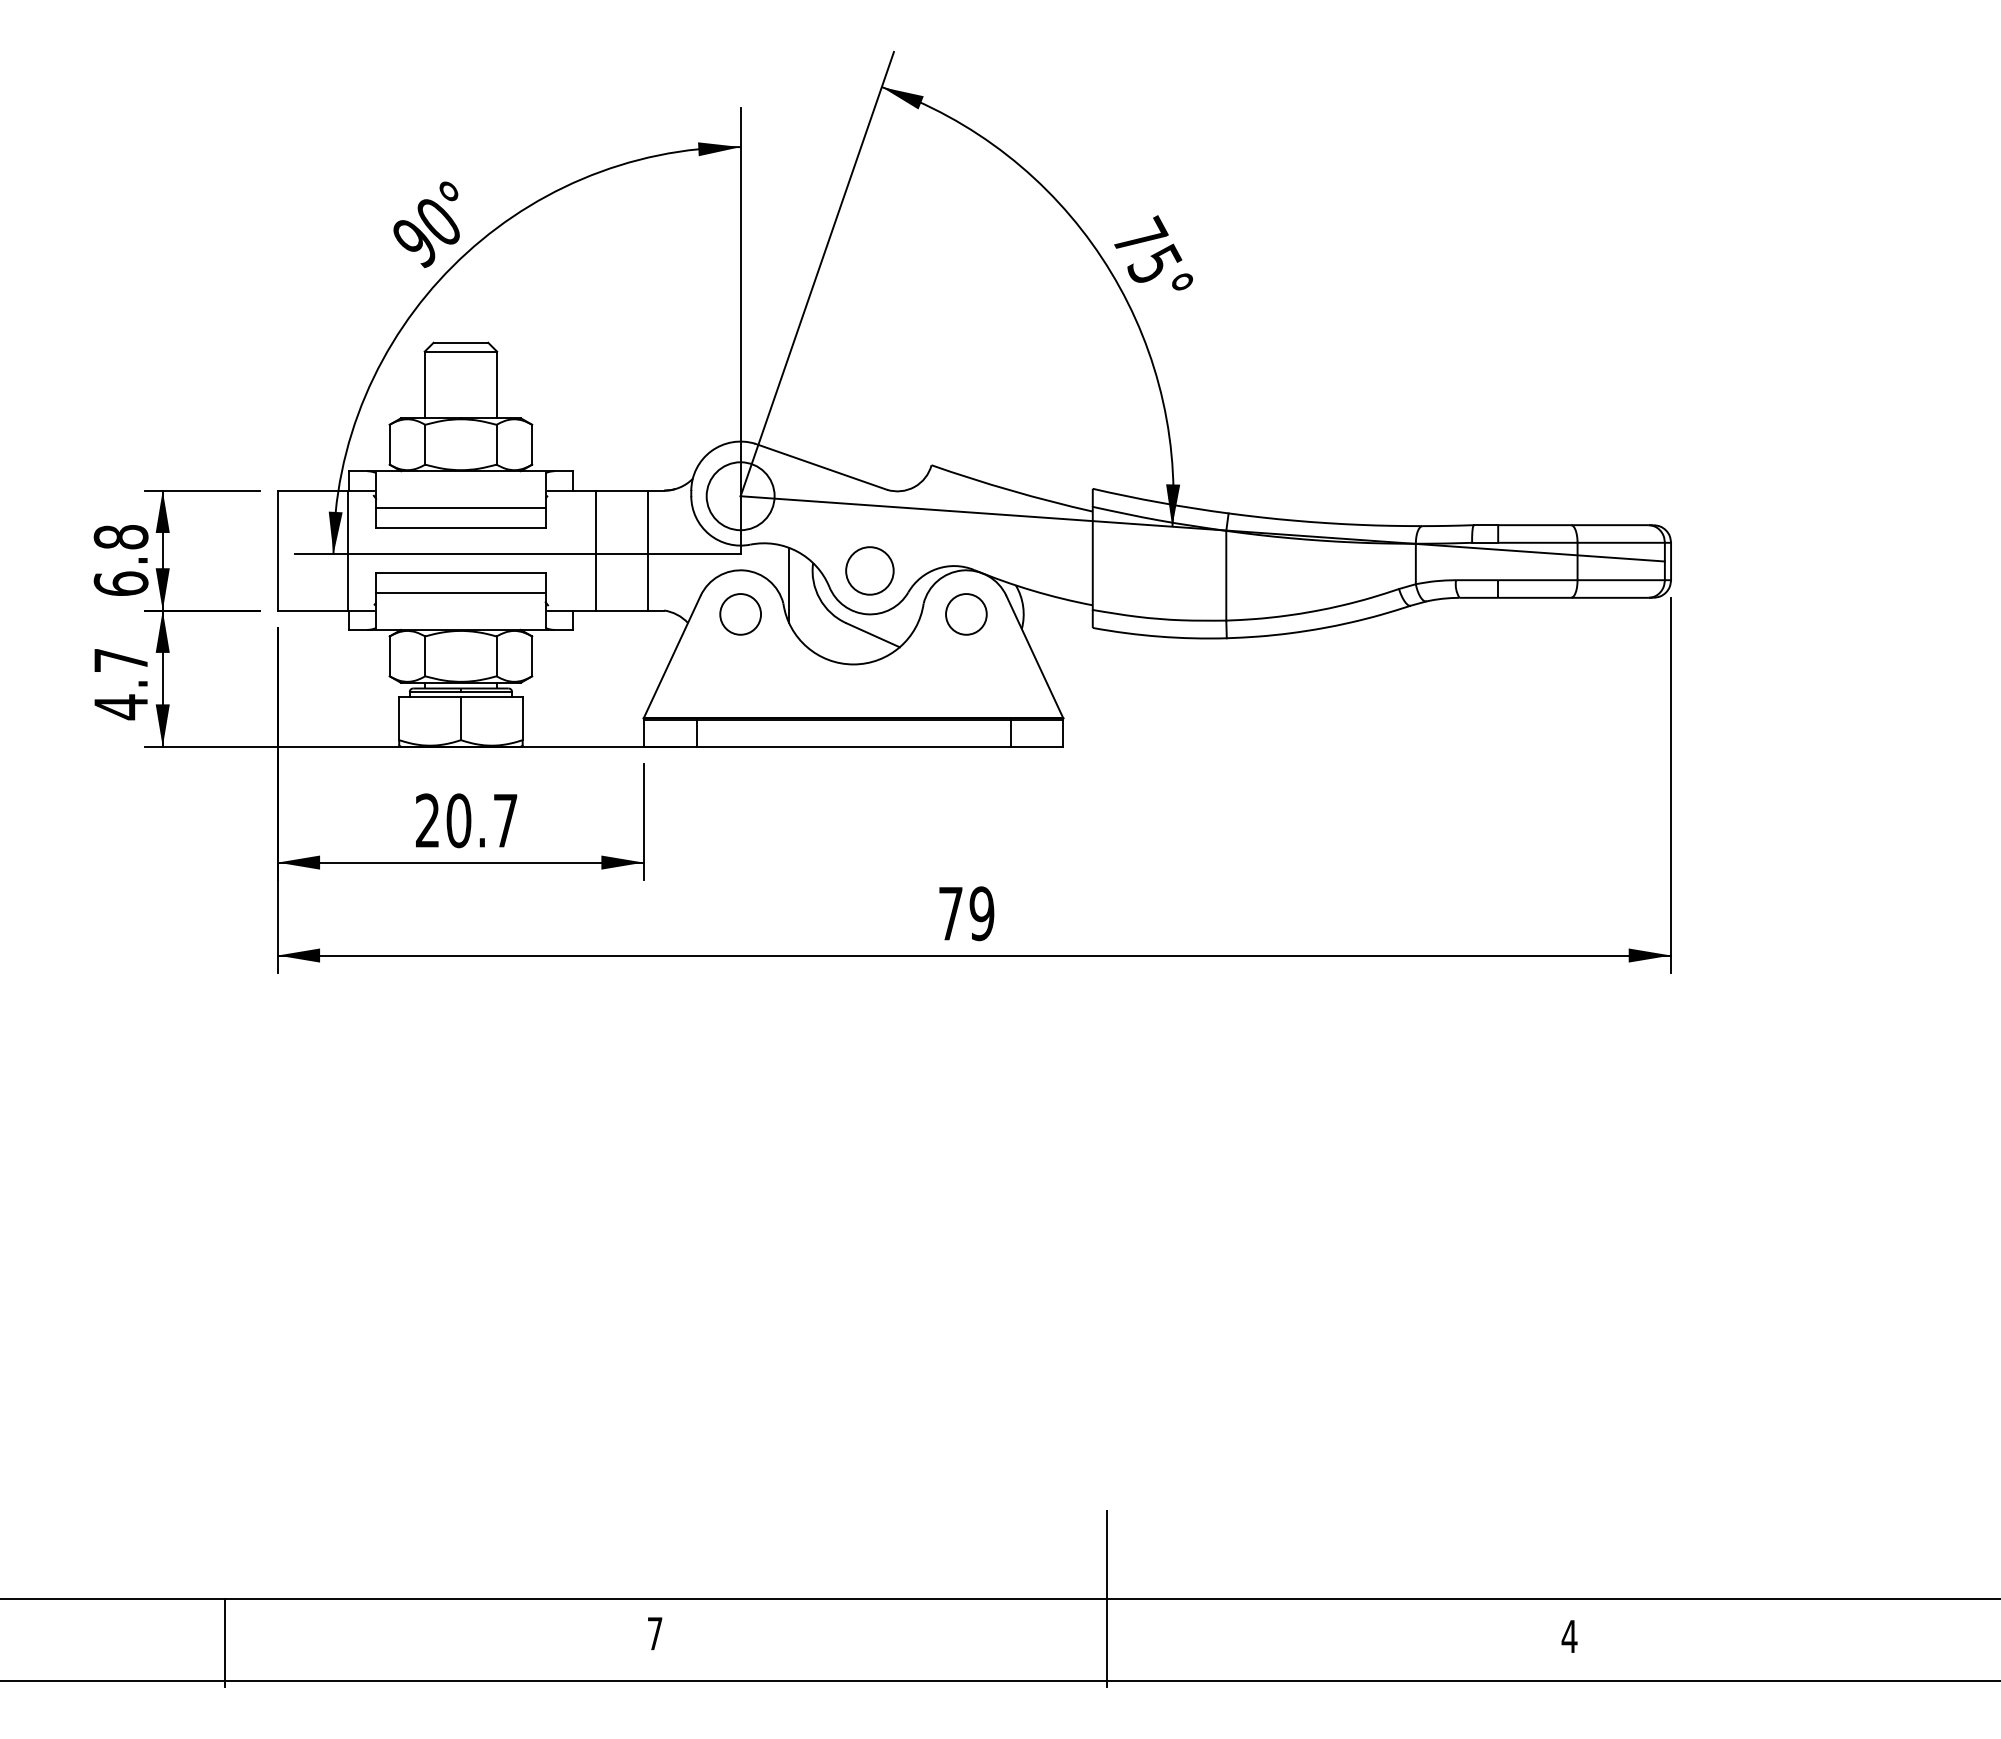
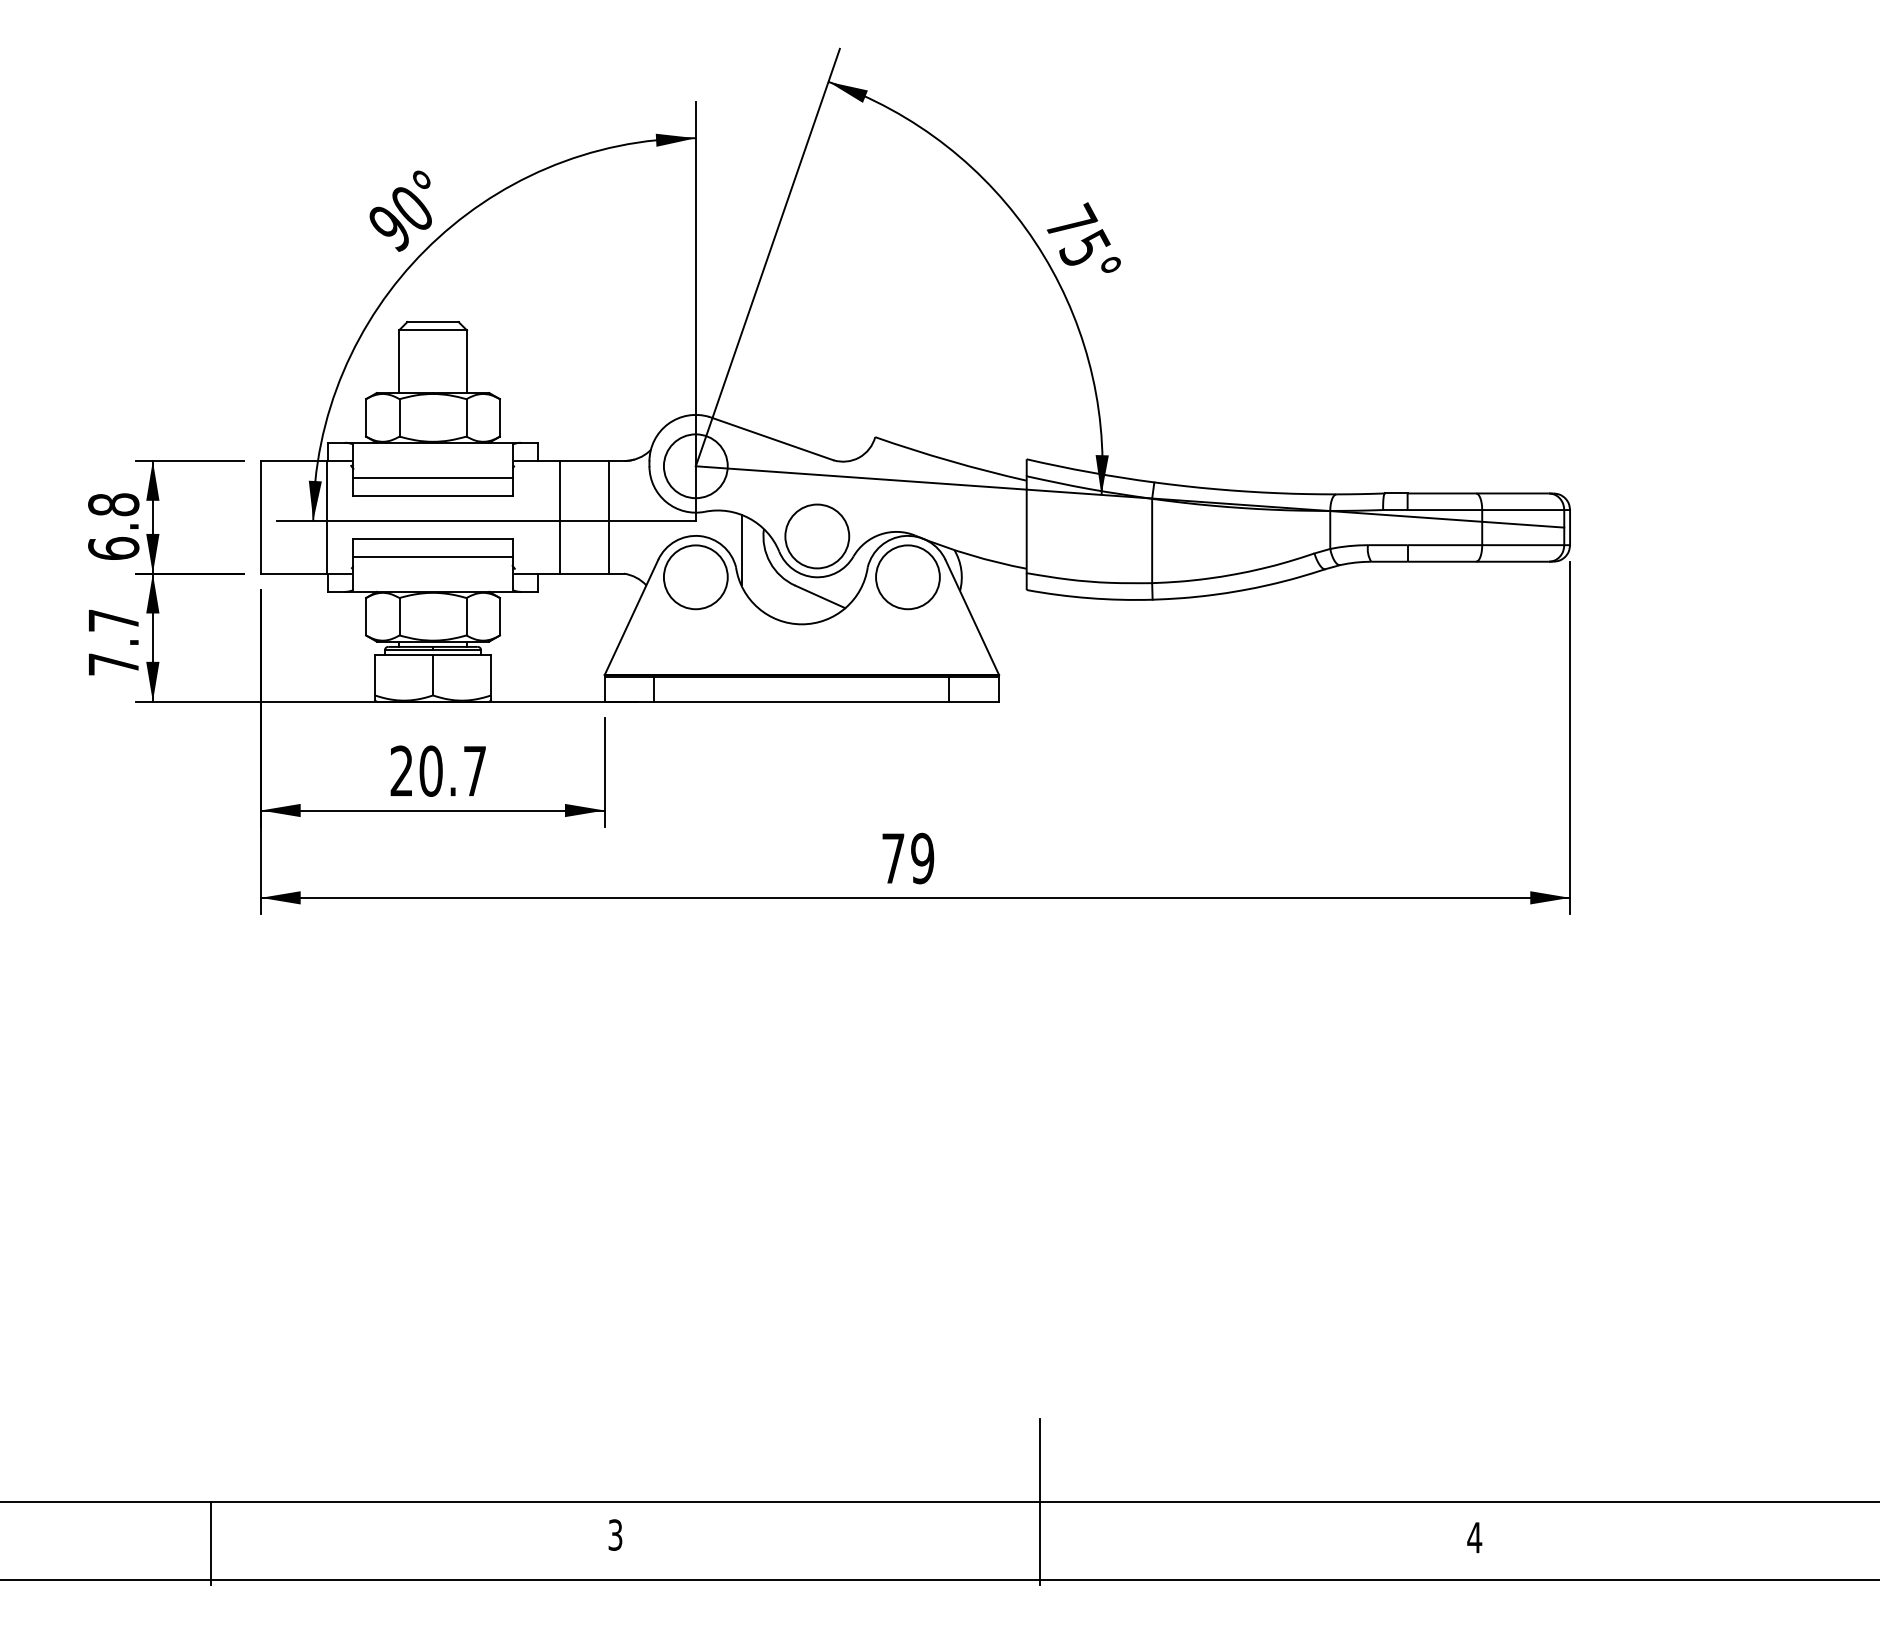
circle: (869, 570) -> (816, 536), size x1.43
circle: (740, 614) -> (695, 577), size x1.67
circle: (966, 614) -> (908, 577), size x1.67
text: (120, 707) -> (113, 664), 4.7 -> 7.7
text: (654, 1633) -> (614, 1534), 7 -> 3

